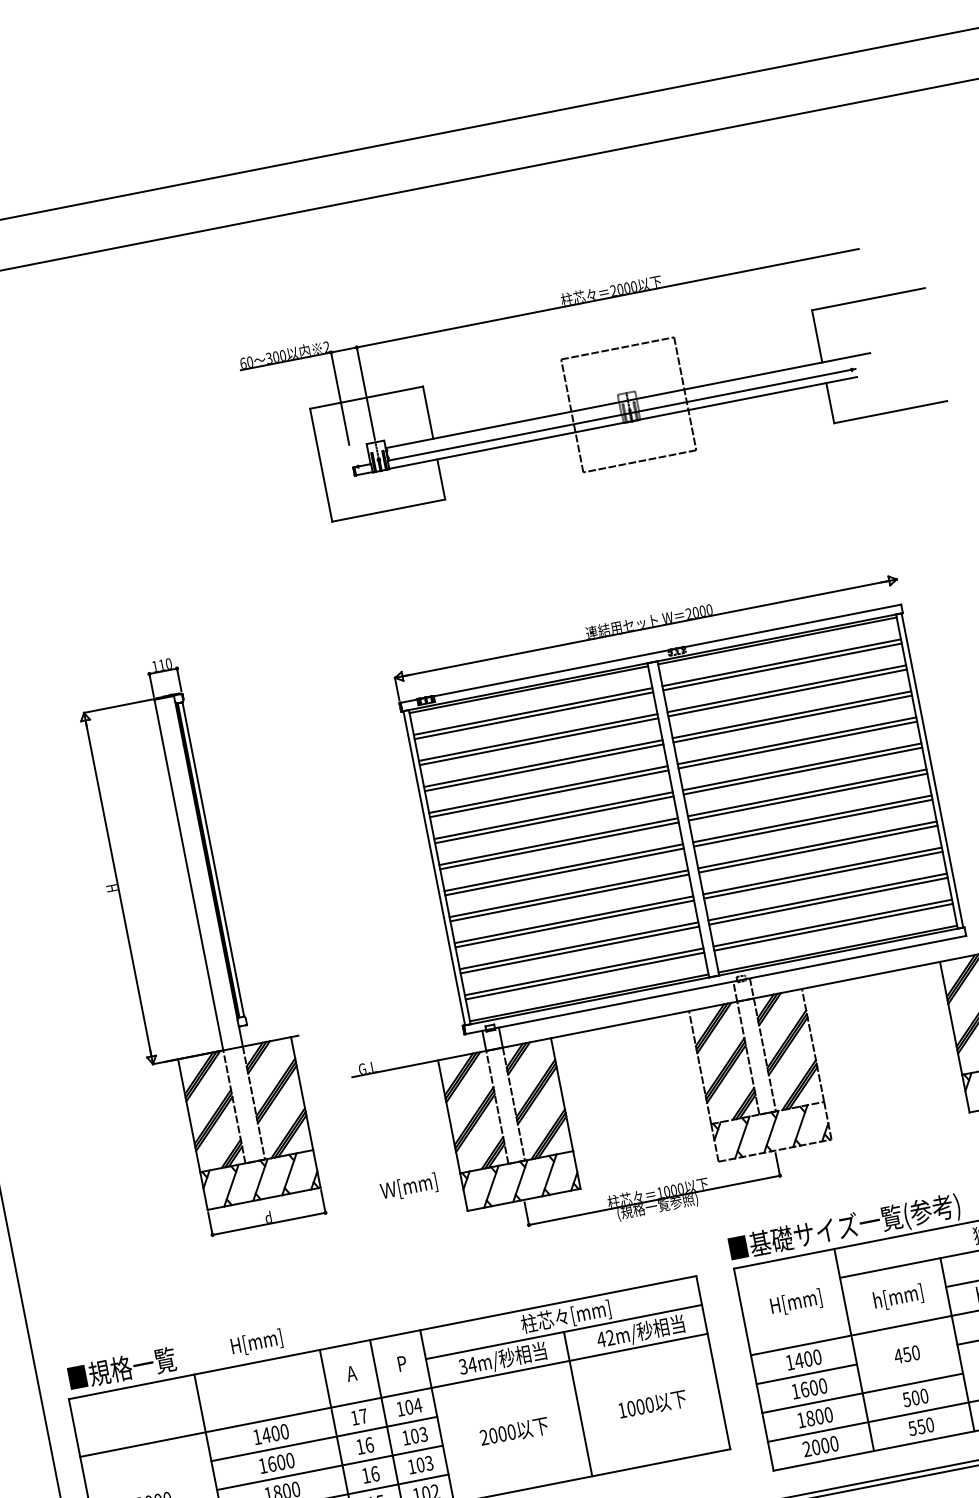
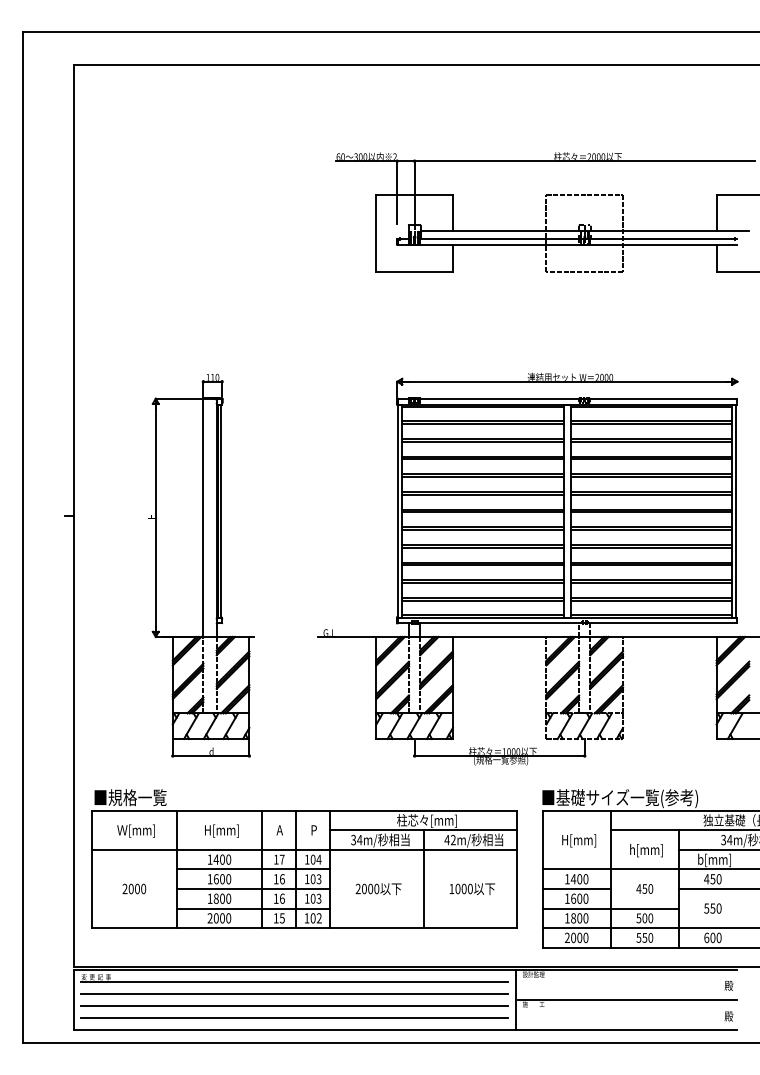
part: (199, 945) -> (201, 565), moved
text: (407, 1186) -> (135, 830), moved
text: (256, 1342) -> (221, 830), moved

